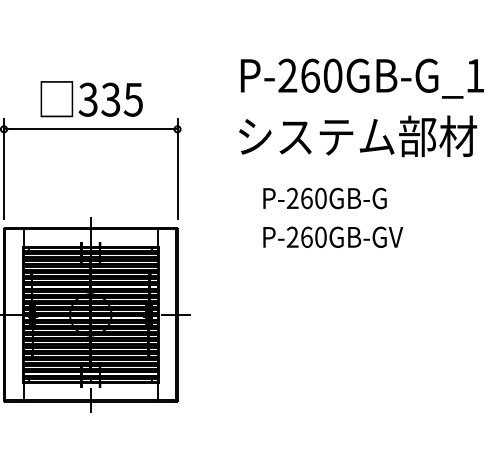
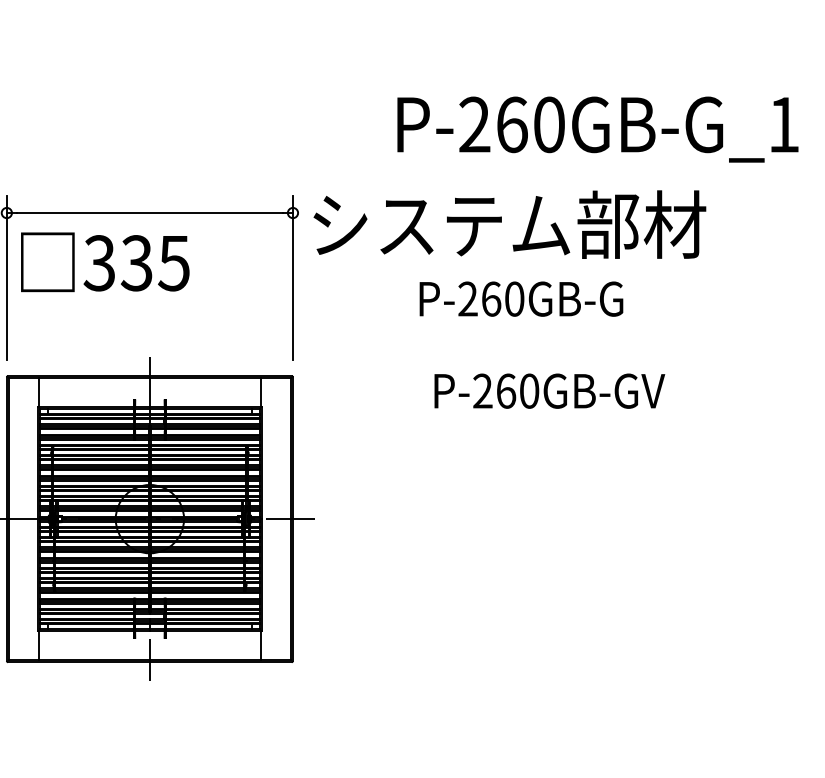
text: (91, 99) -> (104, 262), moved
text: (358, 136) -> (510, 224), moved
text: (324, 198) -> (520, 299), moved

